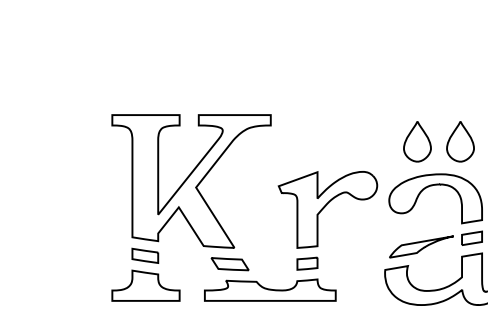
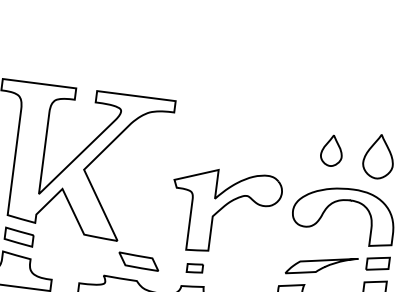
part: (417, 141) -> (332, 150), size x0.7
part: (307, 263) -> (195, 268), size x0.7
part: (229, 264) -> (138, 261), moved

